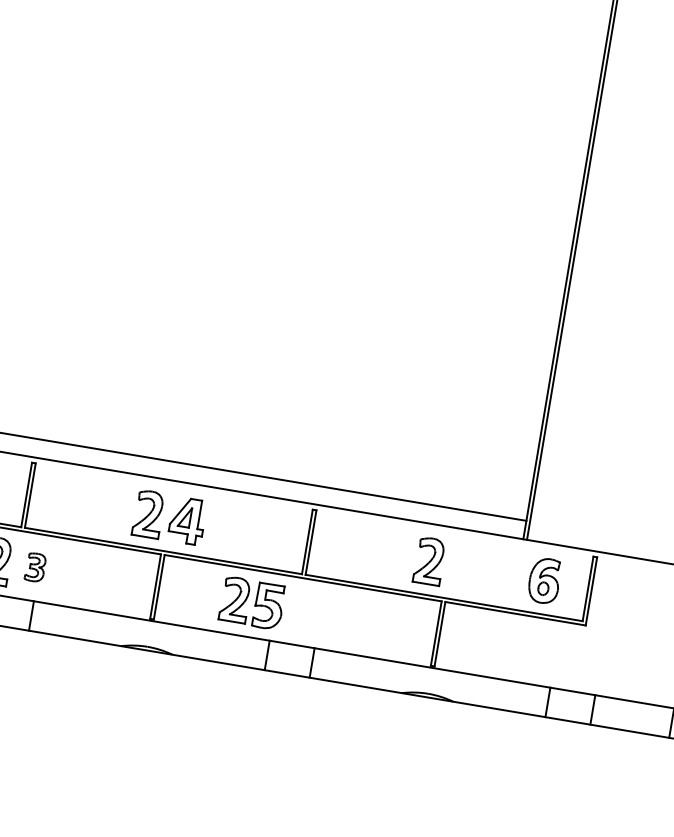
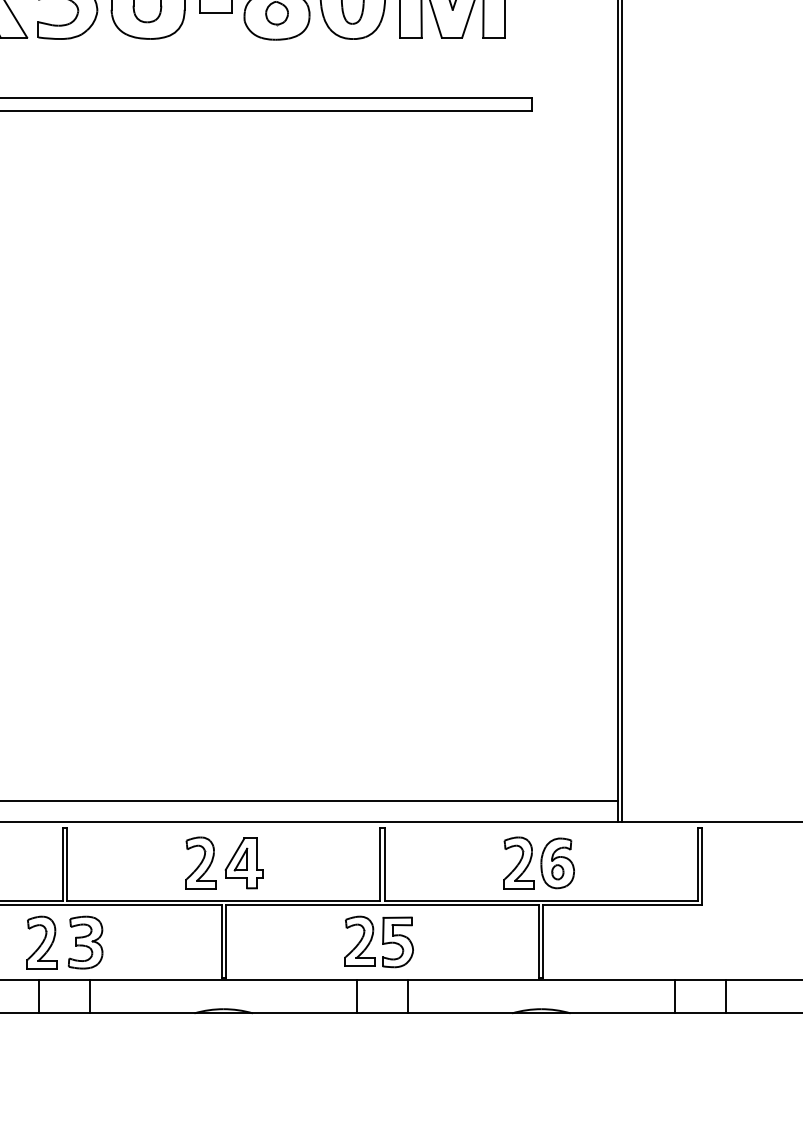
part: (35, 567) -> (85, 942), size x1.67
part: (544, 580) -> (557, 863), moved
part: (251, 602) -> (378, 941), moved

